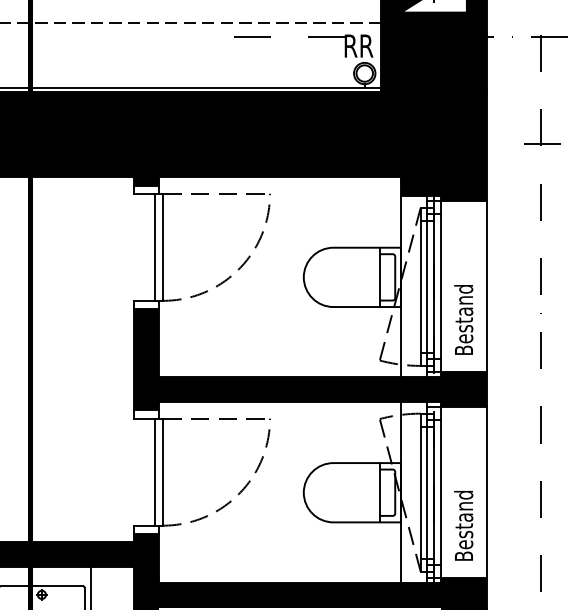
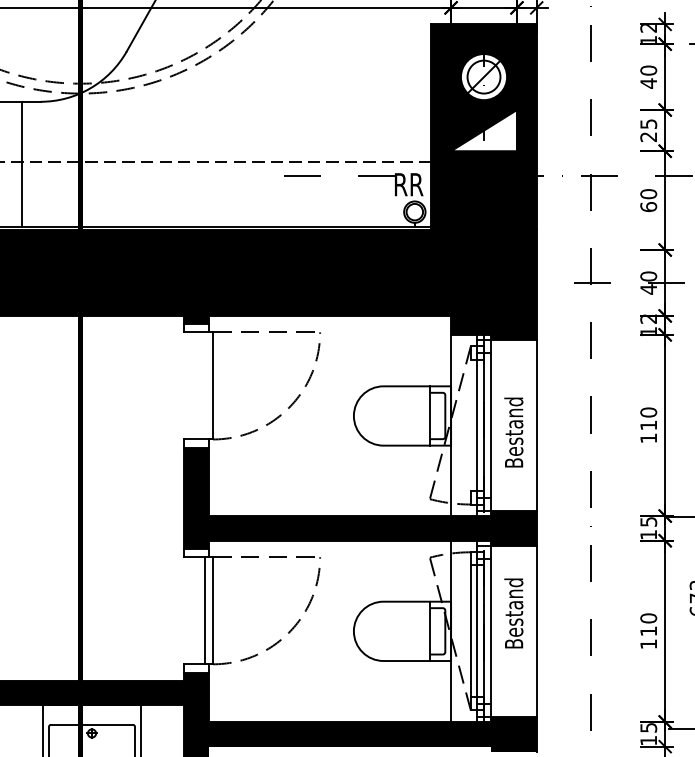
line: (154, 246) -> (204, 385), removed
line: (420, 286) -> (470, 425), removed
text: (463, 319) -> (513, 432), moved
text: (463, 525) -> (513, 613), moved

